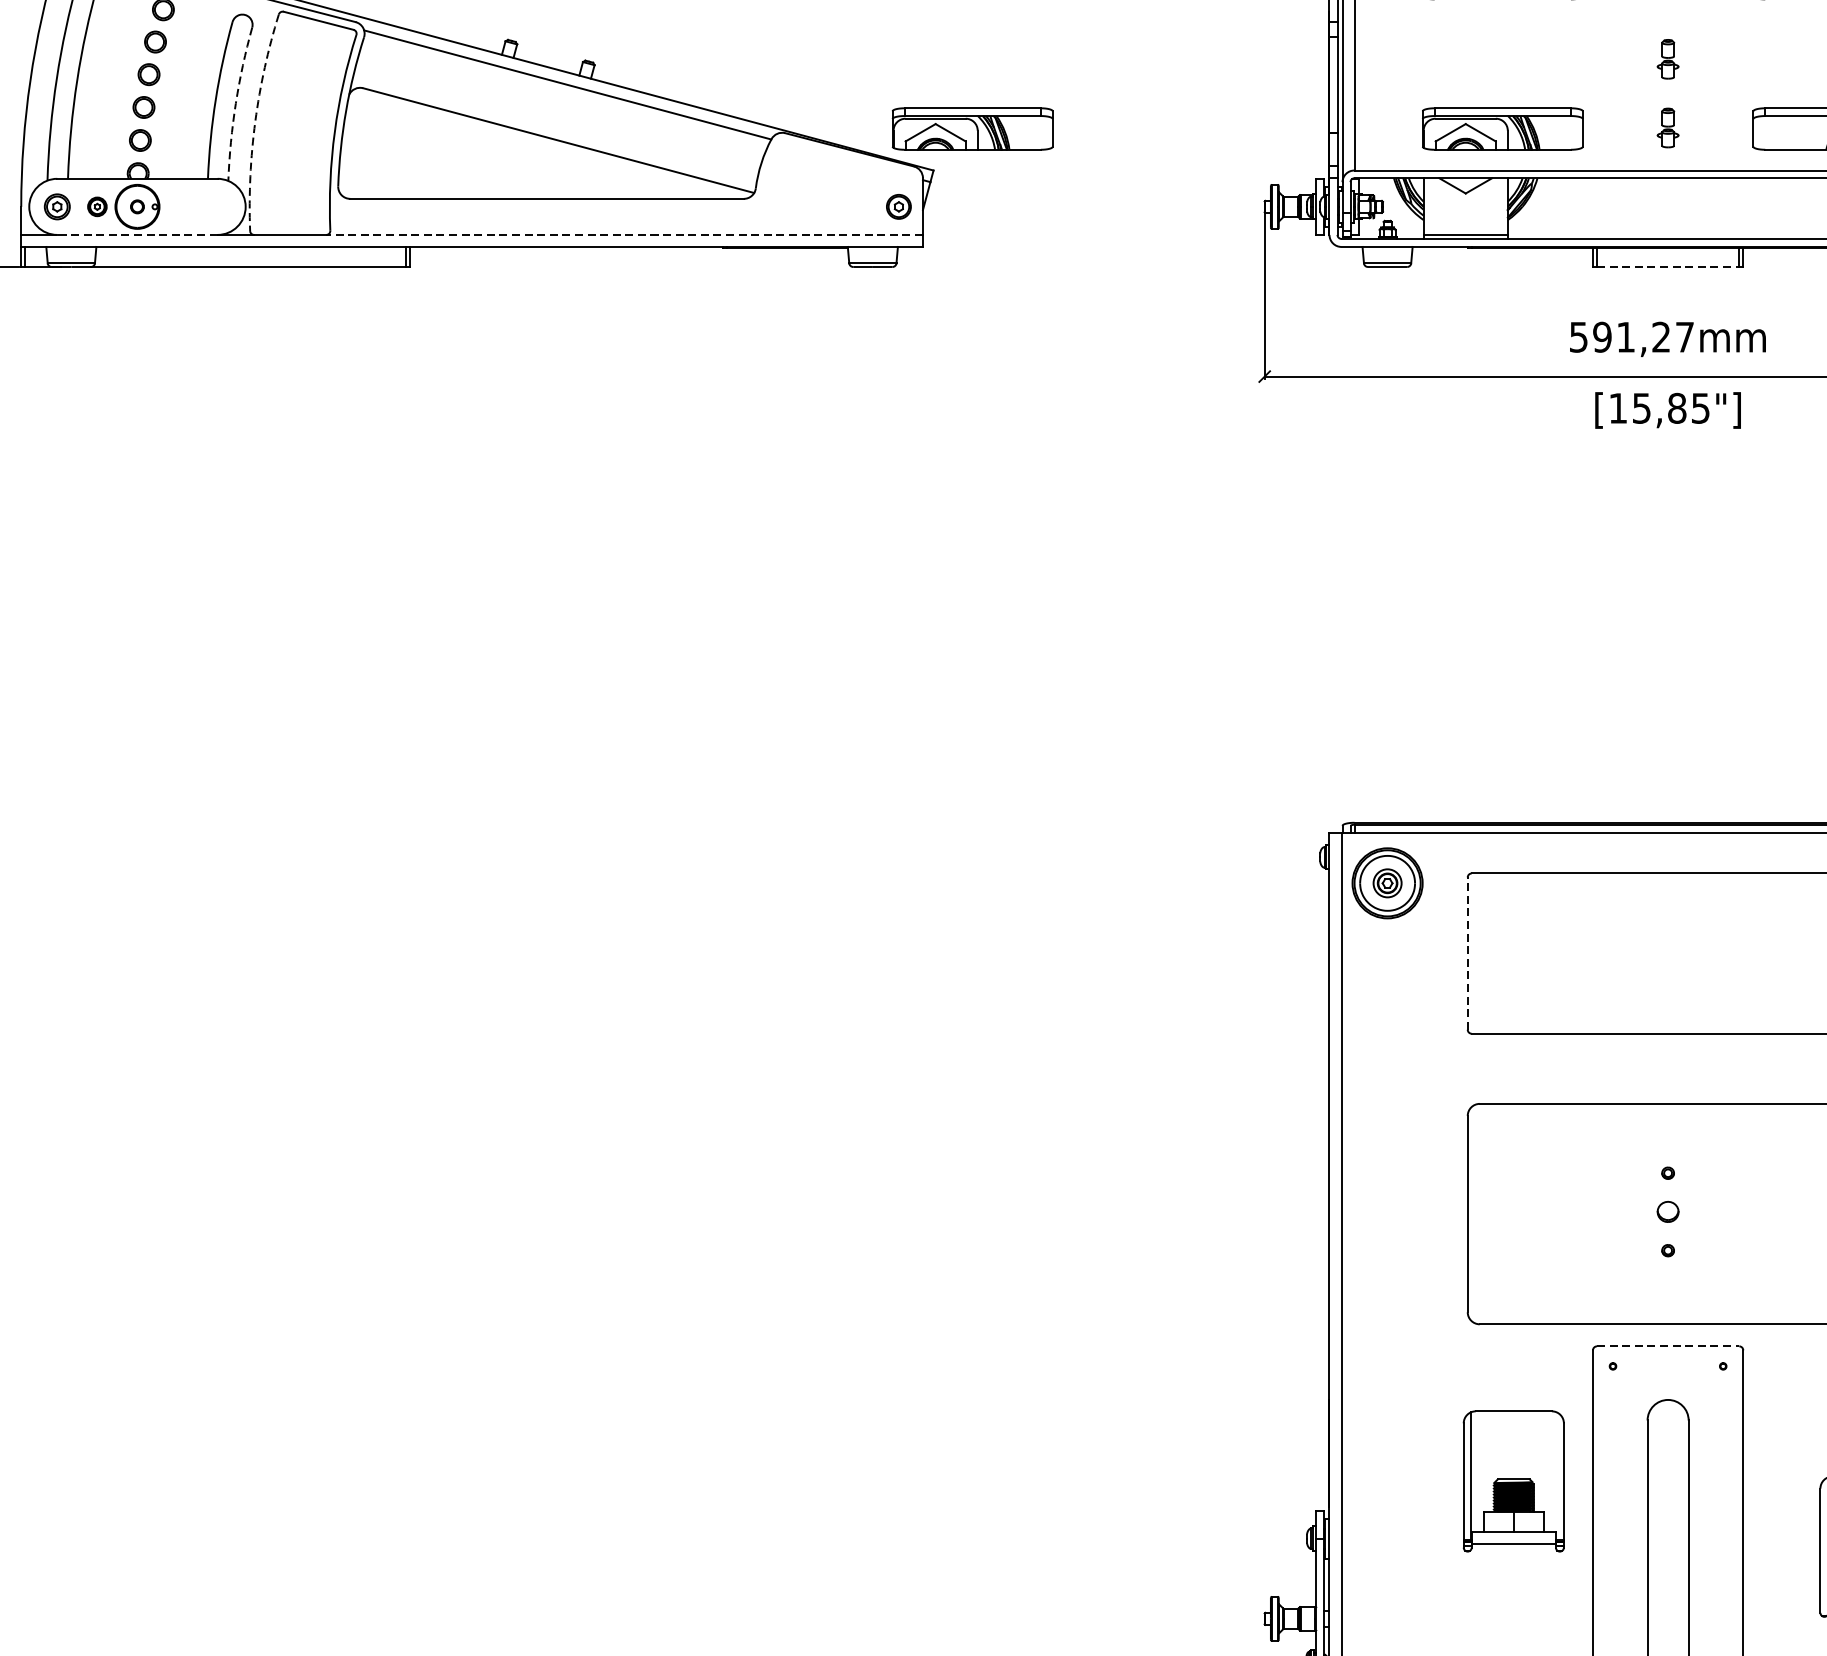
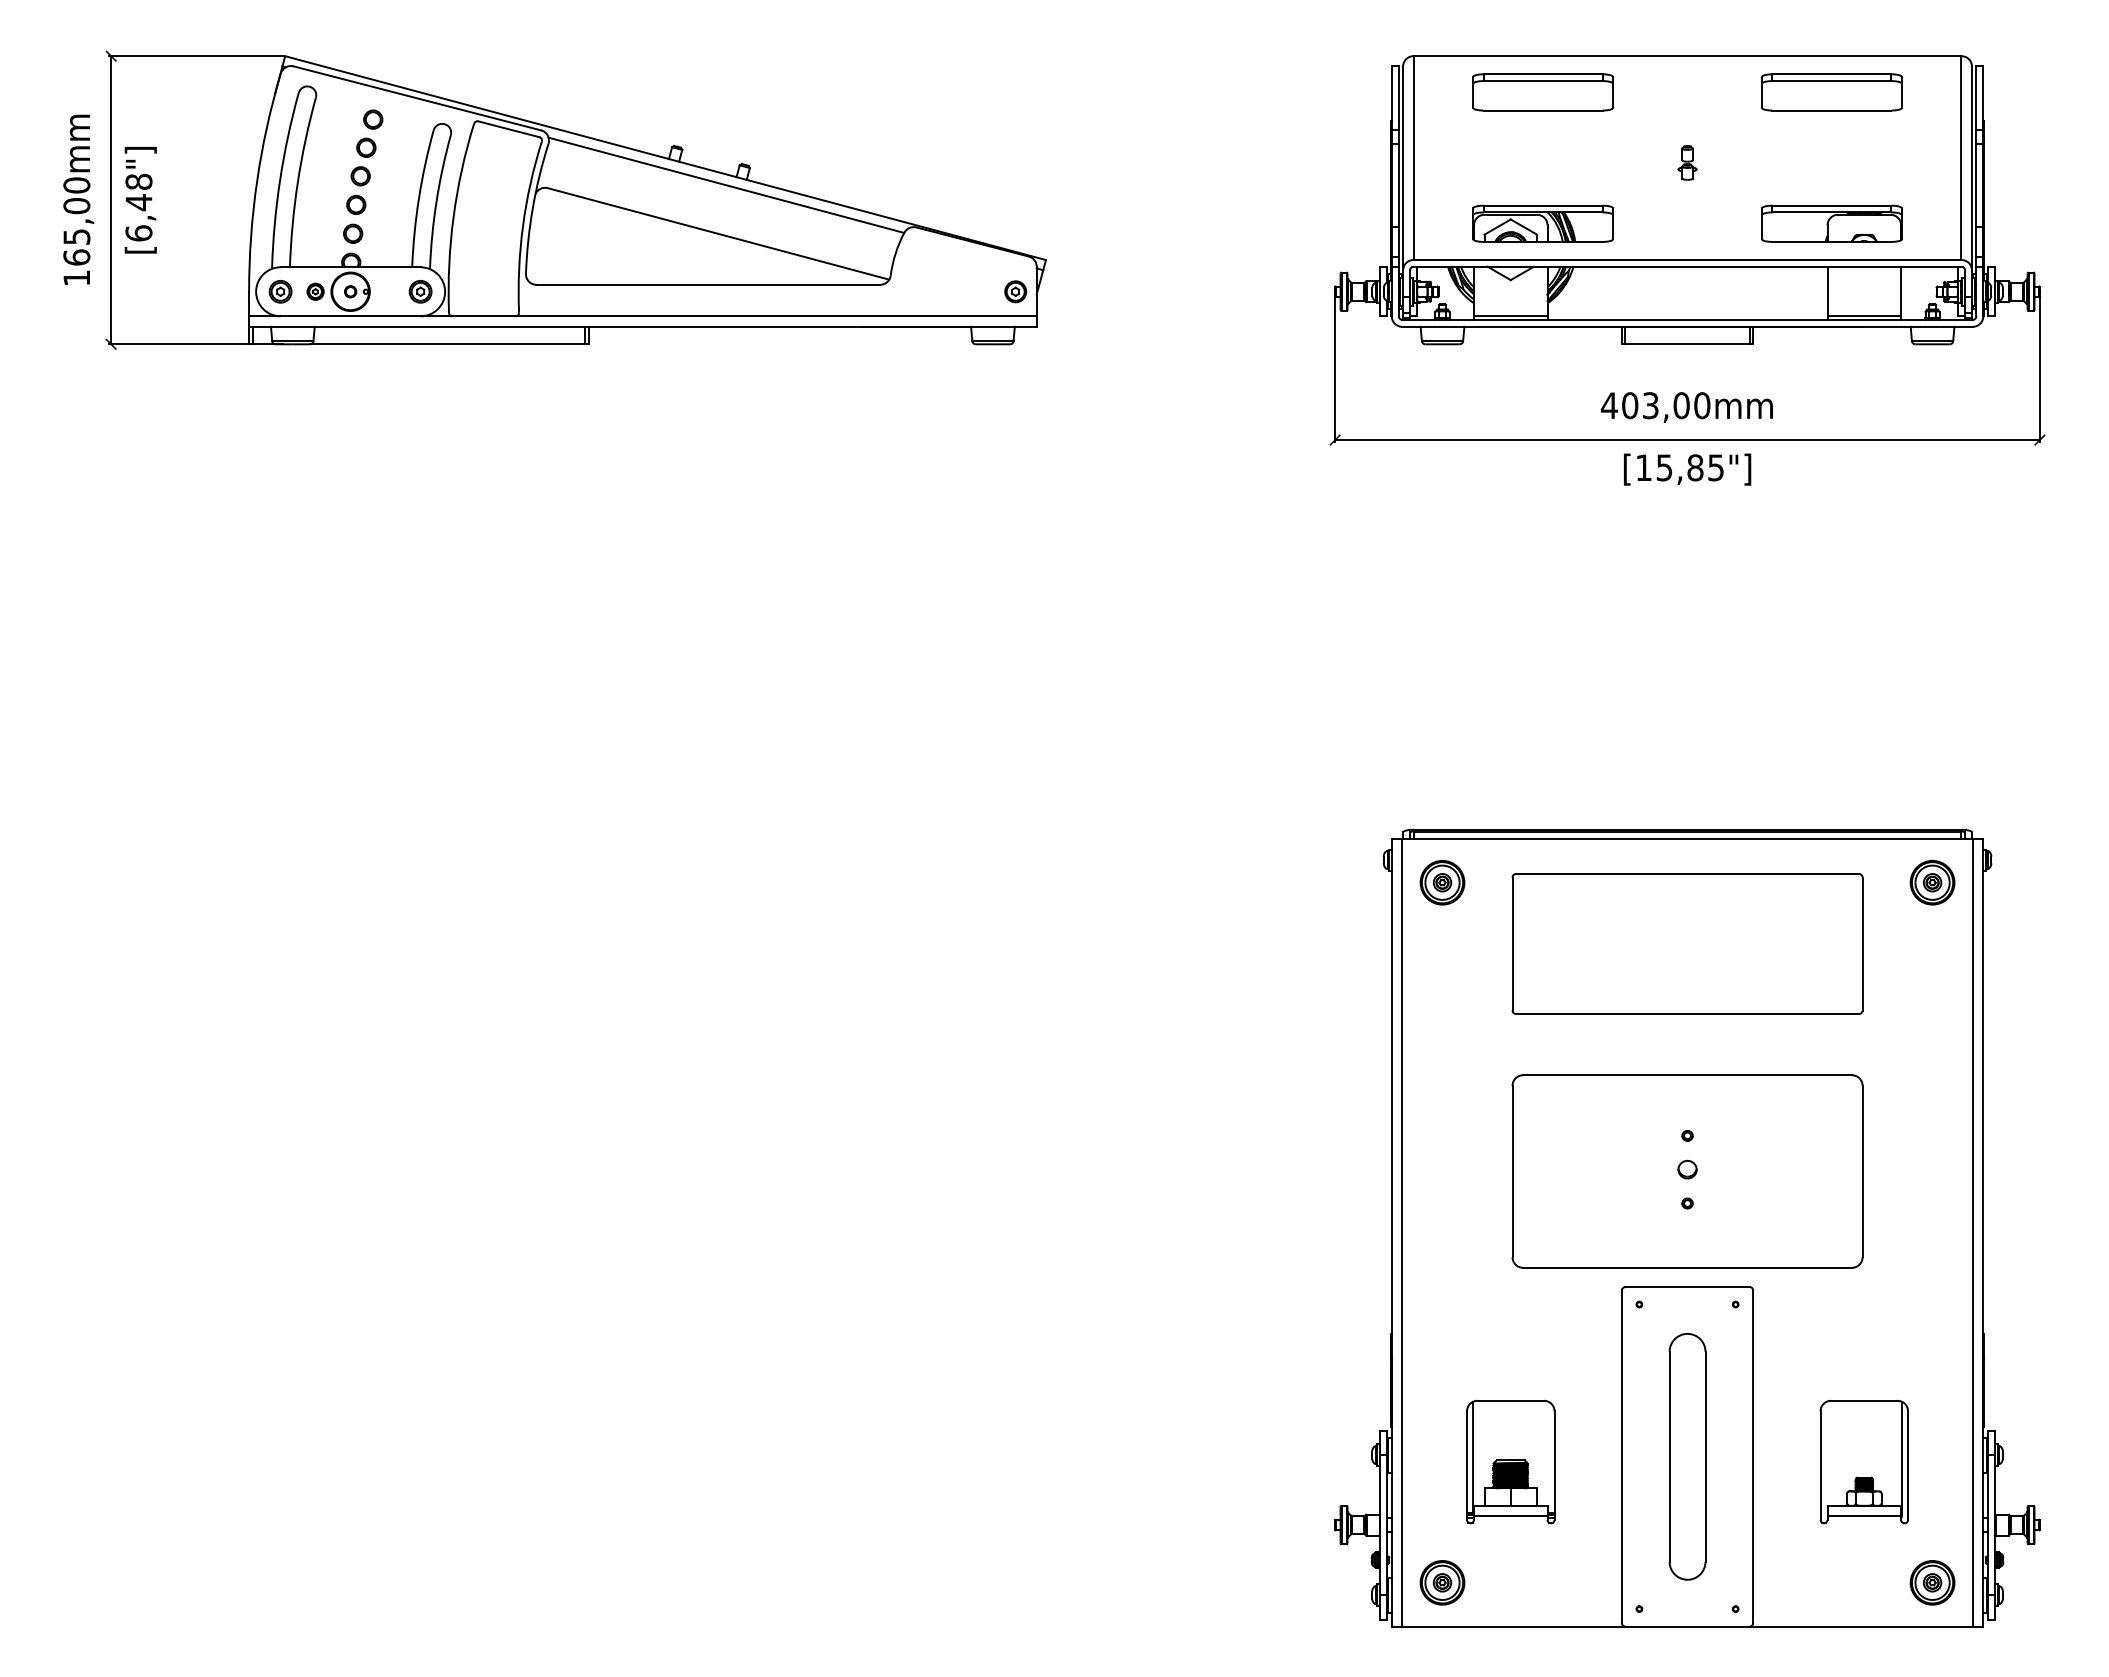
arc: (235, 103) -> (436, 201), dashed -> solid
arc: (255, 121) -> (453, 217), dashed -> solid
part: (1668, 127) -> (1687, 222), removed
part: (971, 128) -> (1079, 223), removed
part: (217, 206) -> (420, 291), added
line: (137, 235) -> (350, 316), dashed -> solid
line: (625, 235) -> (776, 316), dashed -> solid
line: (1669, 267) -> (1688, 344), dashed -> solid
text: (1631, 337) -> (1655, 405), 591,27mm -> 403,00mm
part: (1387, 883) -> (1442, 882), size x0.71
line: (1467, 954) -> (1512, 944), dashed -> solid
line: (1669, 1346) -> (1688, 1287), dashed -> solid
part: (1513, 1481) -> (1510, 1462), moved

